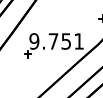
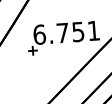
text: (34, 41) -> (39, 34), 9.751 -> 6.751

